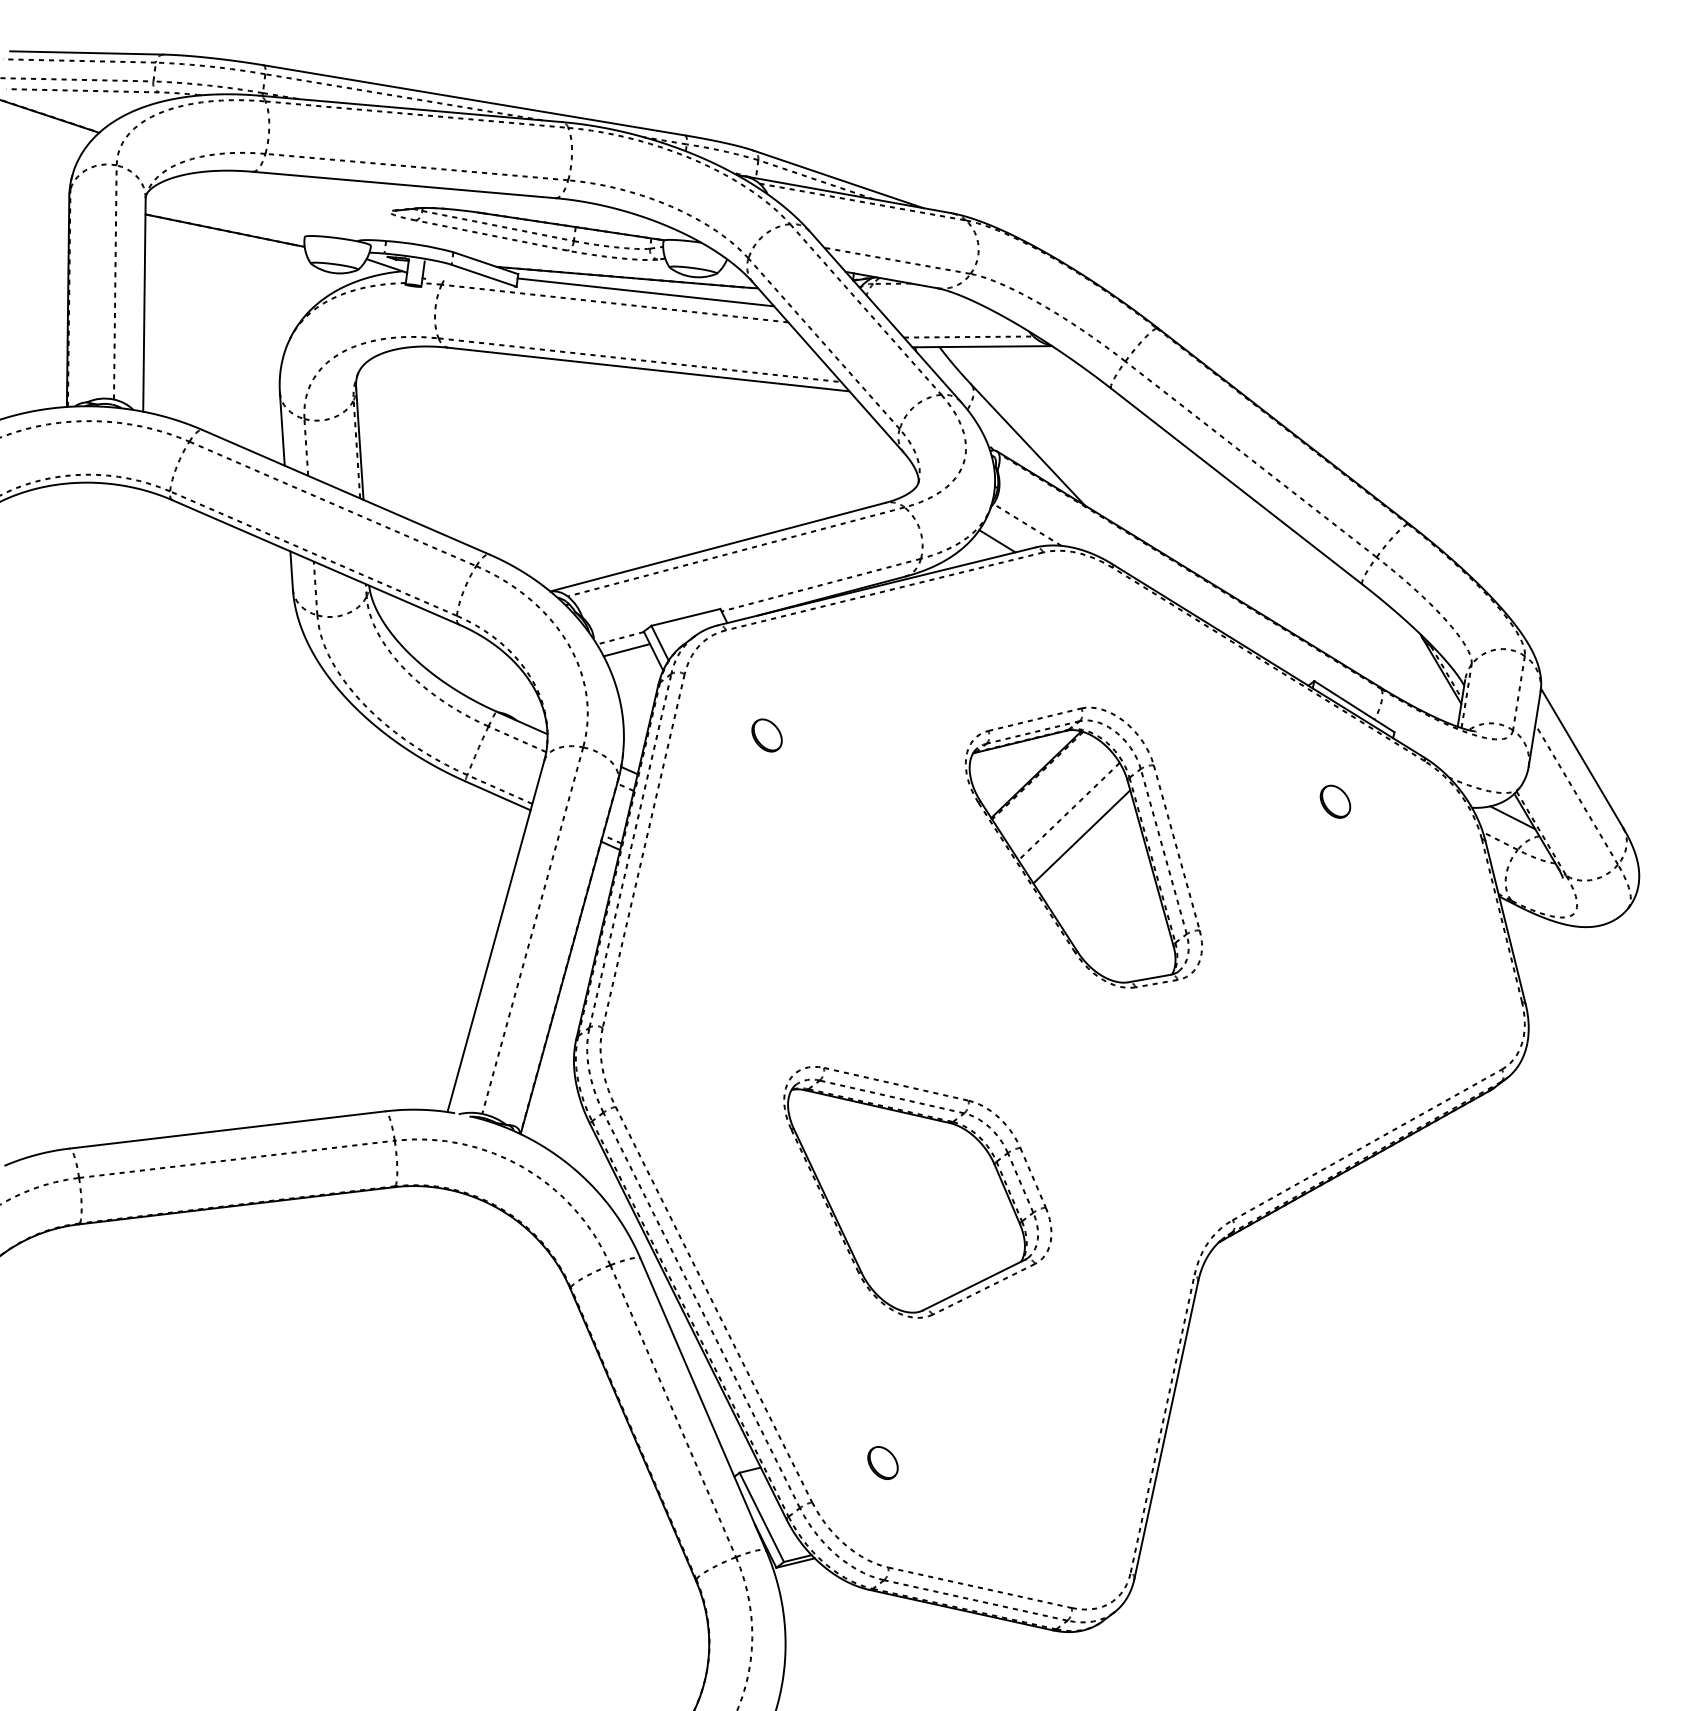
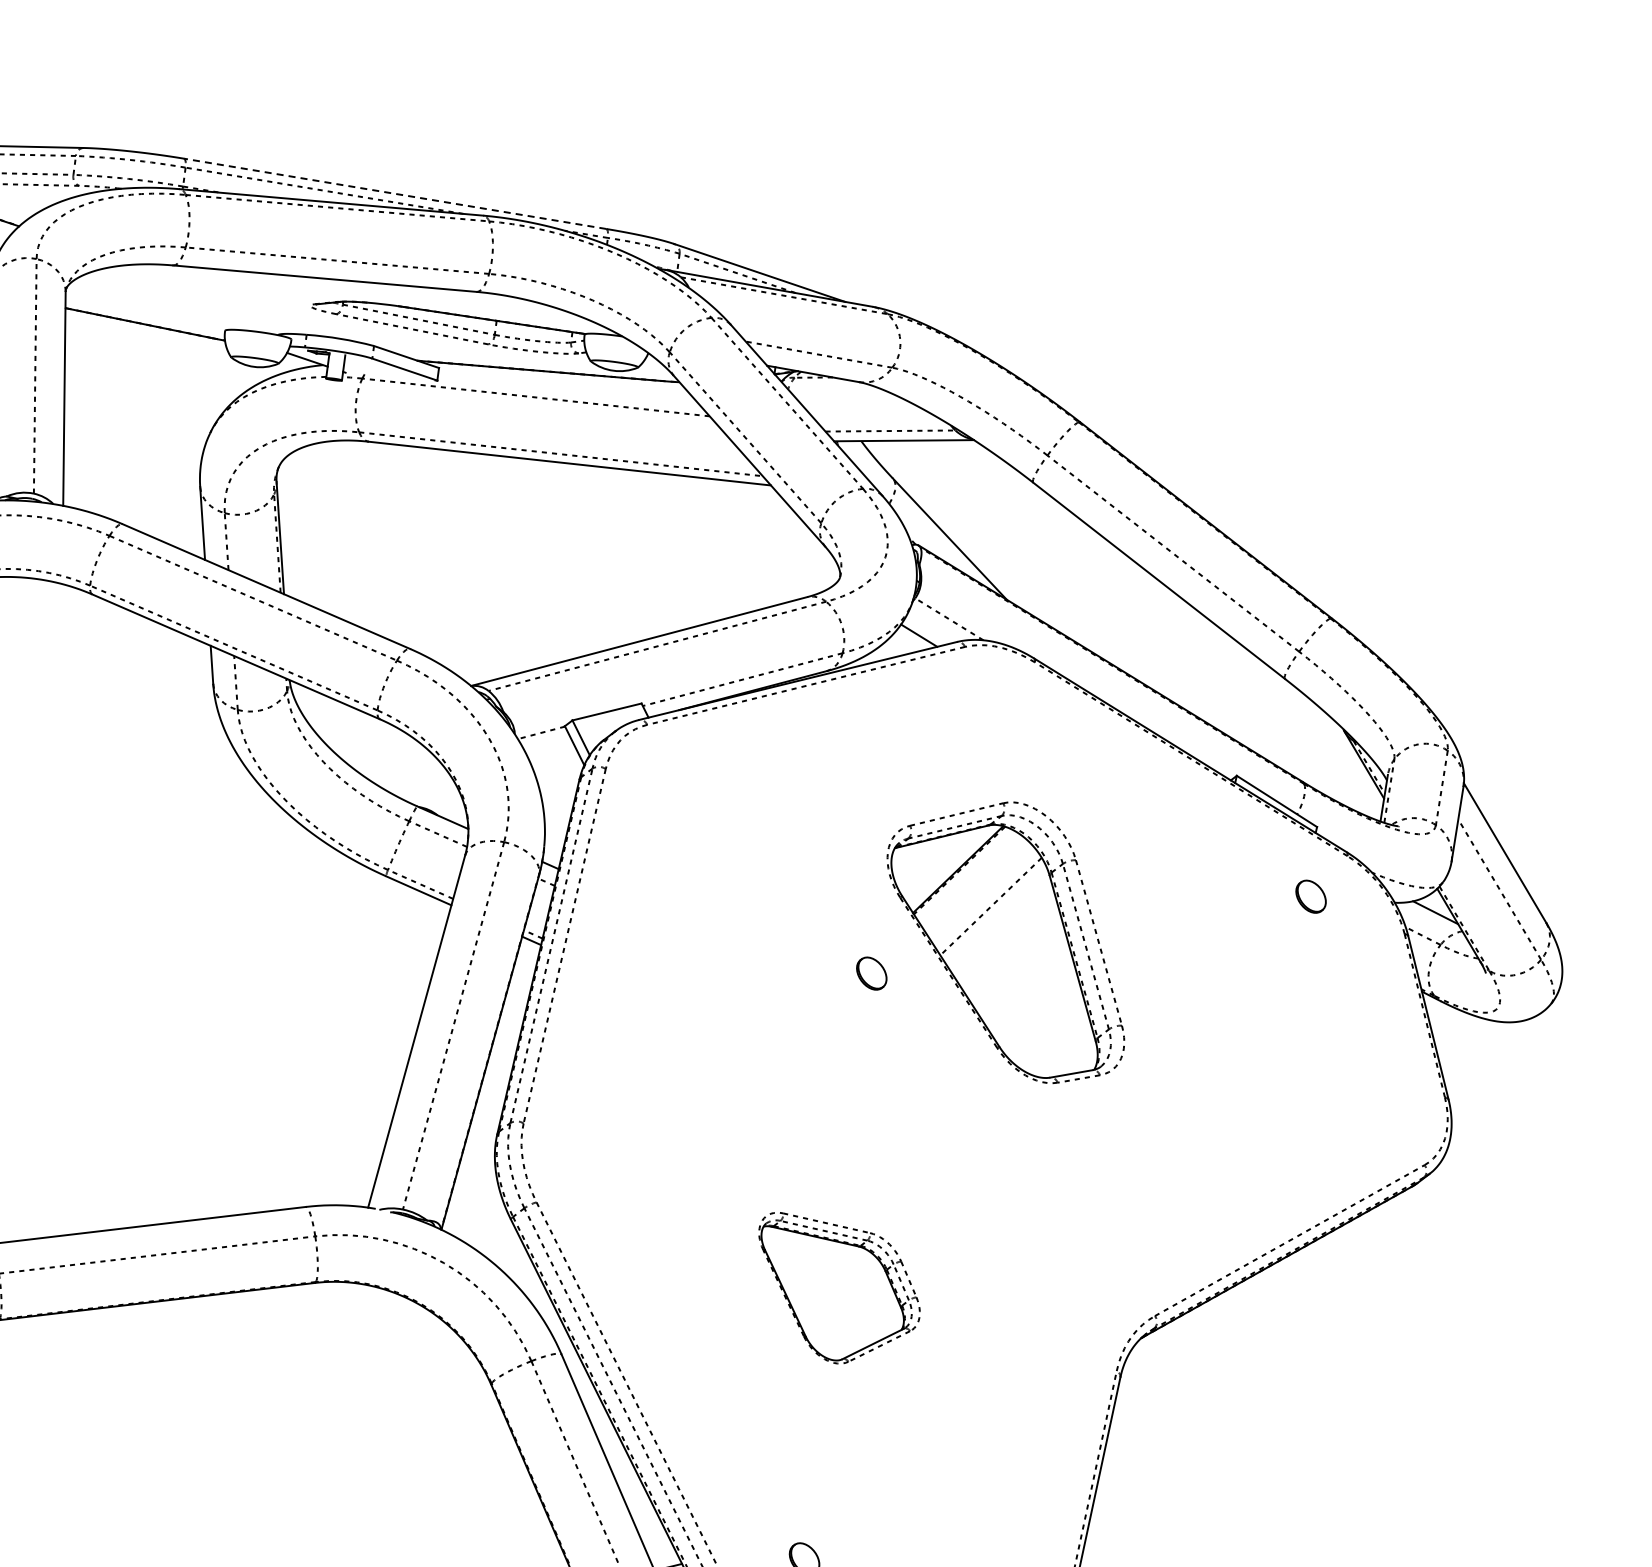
line: (474, 100) -> (395, 193), solid -> dashed
line: (645, 292) -> (566, 386), removed
line: (626, 650) -> (547, 745), removed
part: (766, 735) -> (871, 973), moved
part: (1335, 801) -> (1311, 896), moved
line: (1081, 836) -> (1003, 931), removed
part: (917, 1192) -> (839, 1288), size x0.6

